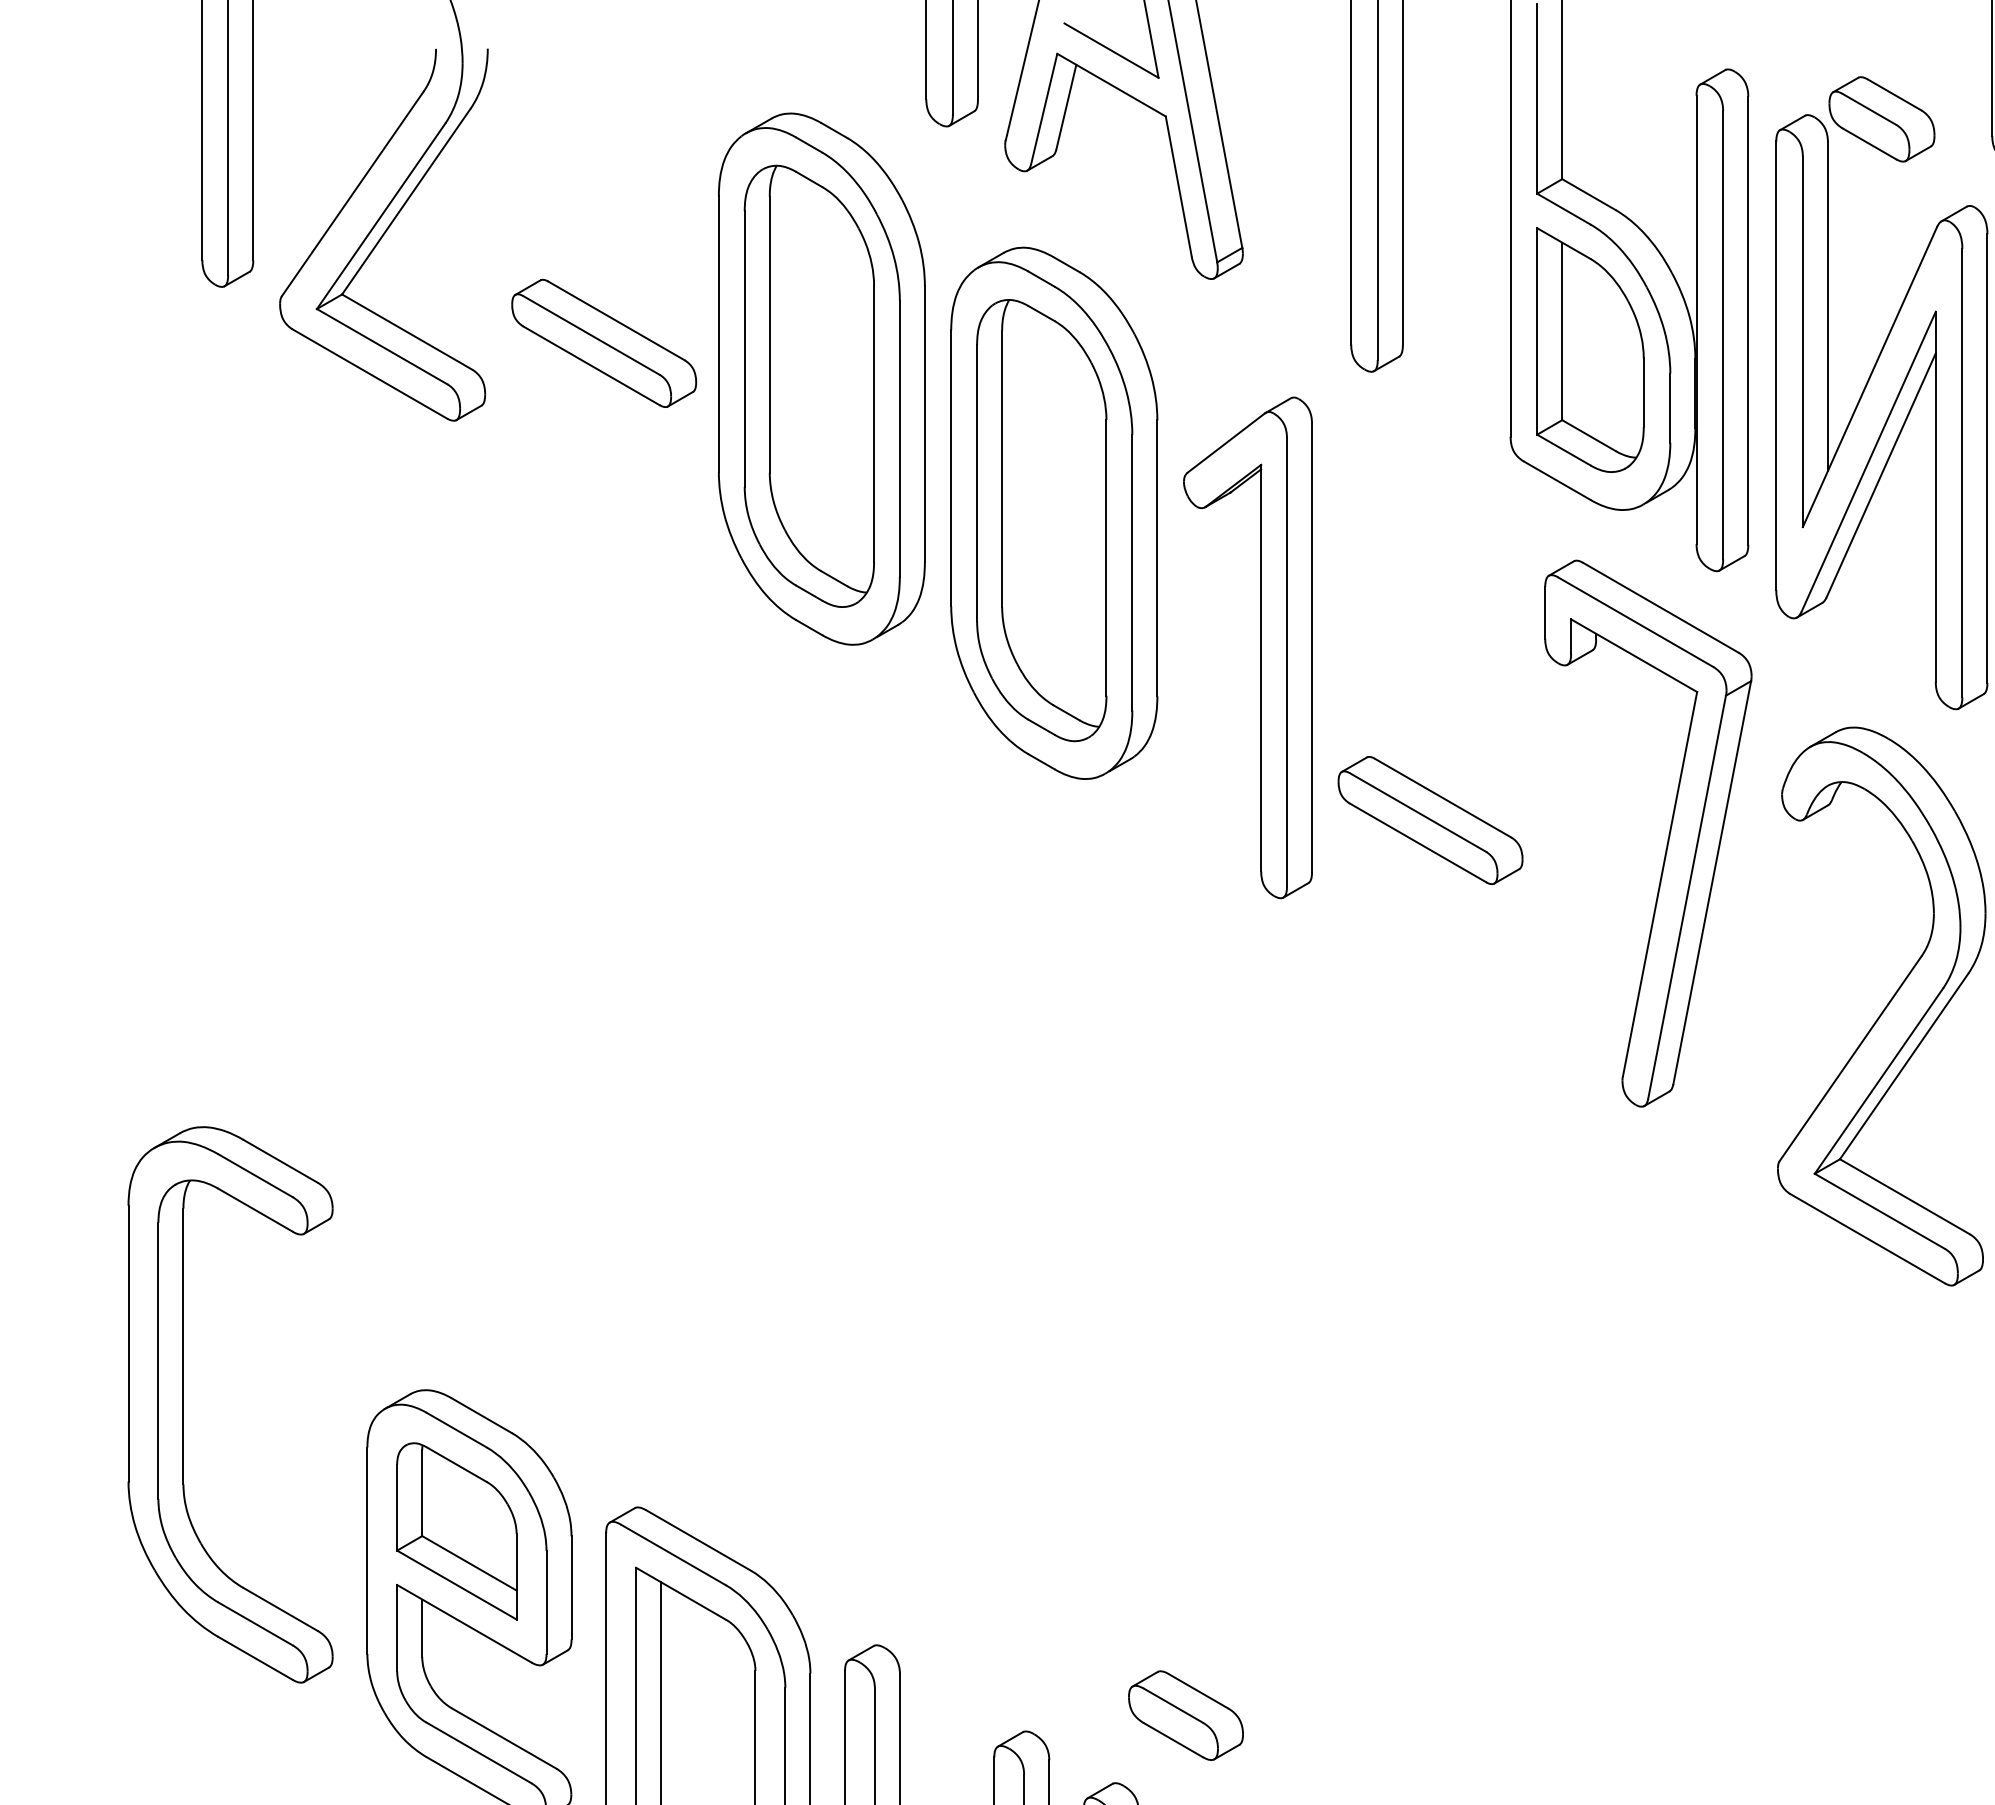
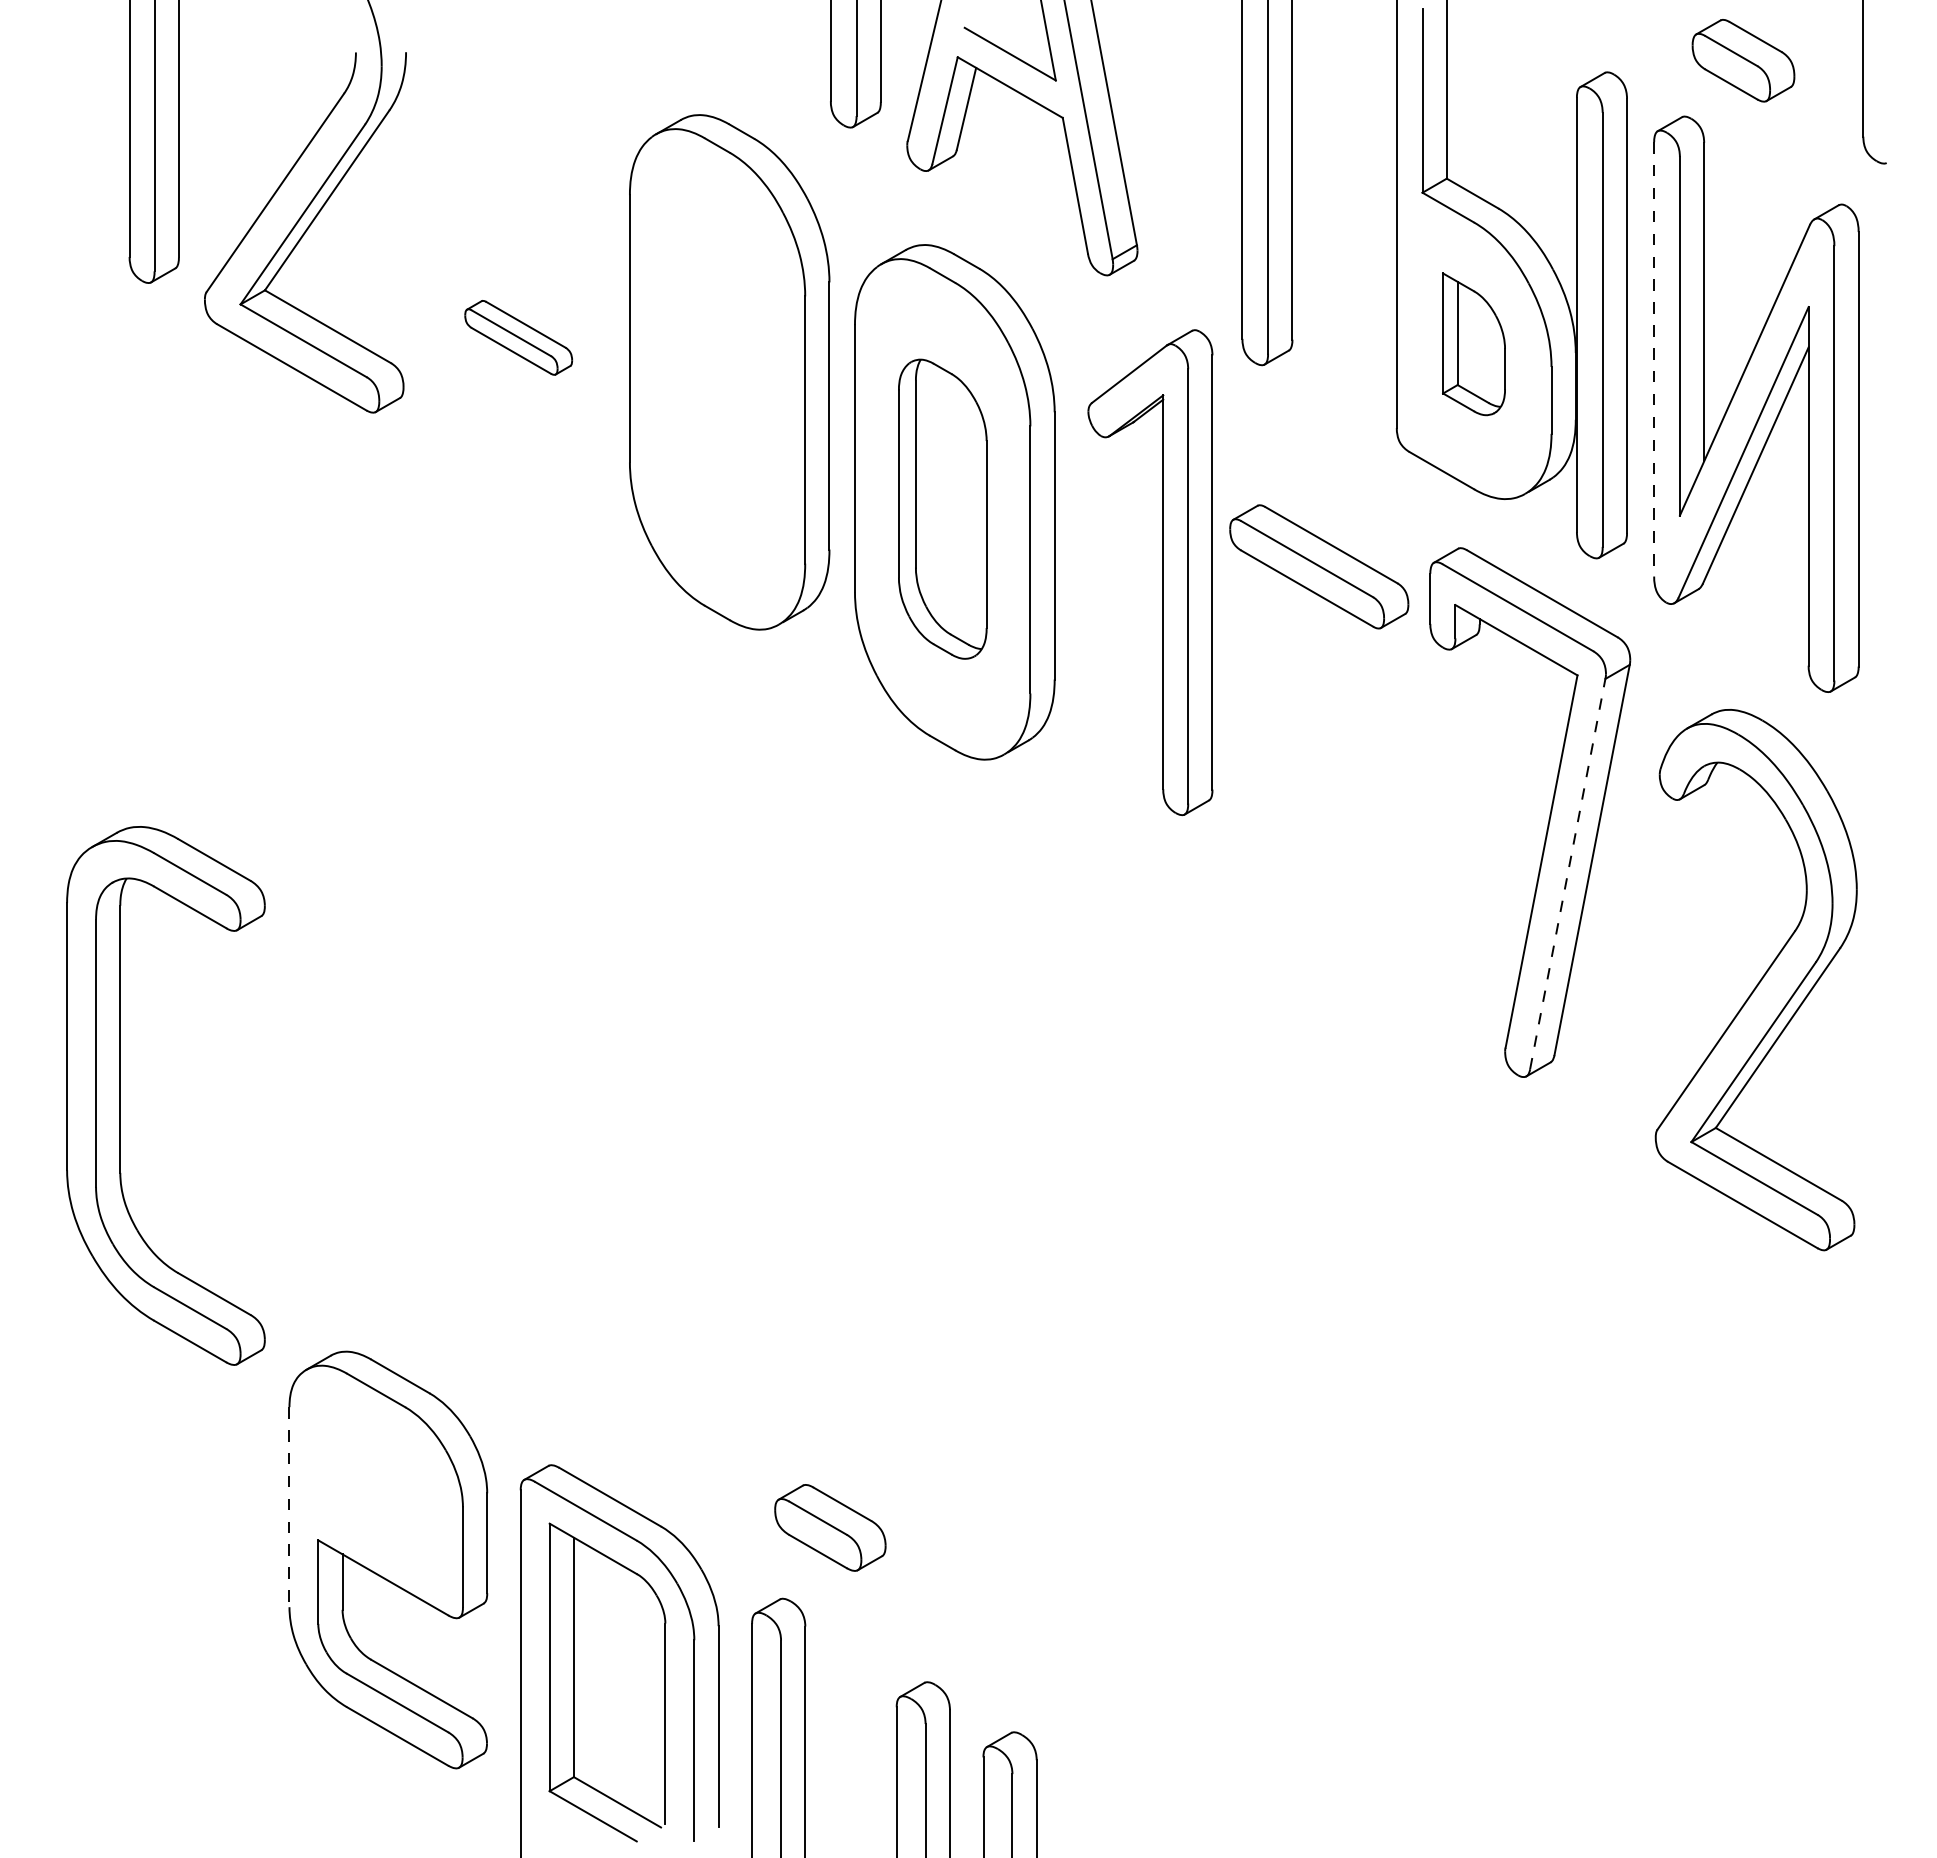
part: (1881, 119) -> (1743, 60), moved
part: (603, 343) -> (518, 337), size x0.6
part: (1589, 350) -> (1473, 344), size x0.6
line: (1776, 365) -> (1654, 359), solid -> dashed
part: (809, 385) -> (717, 378), removed
part: (1041, 519) -> (942, 508), size x0.7
part: (1260, 647) -> (1162, 572), moved
part: (1430, 820) -> (1319, 566), moved
line: (1686, 897) -> (1567, 874), solid -> dashed
part: (183, 1404) -> (120, 1095), moved
part: (457, 1531) -> (376, 1488), removed
line: (367, 1551) -> (289, 1507), solid -> dashed
part: (1186, 1715) -> (830, 1527), moved

